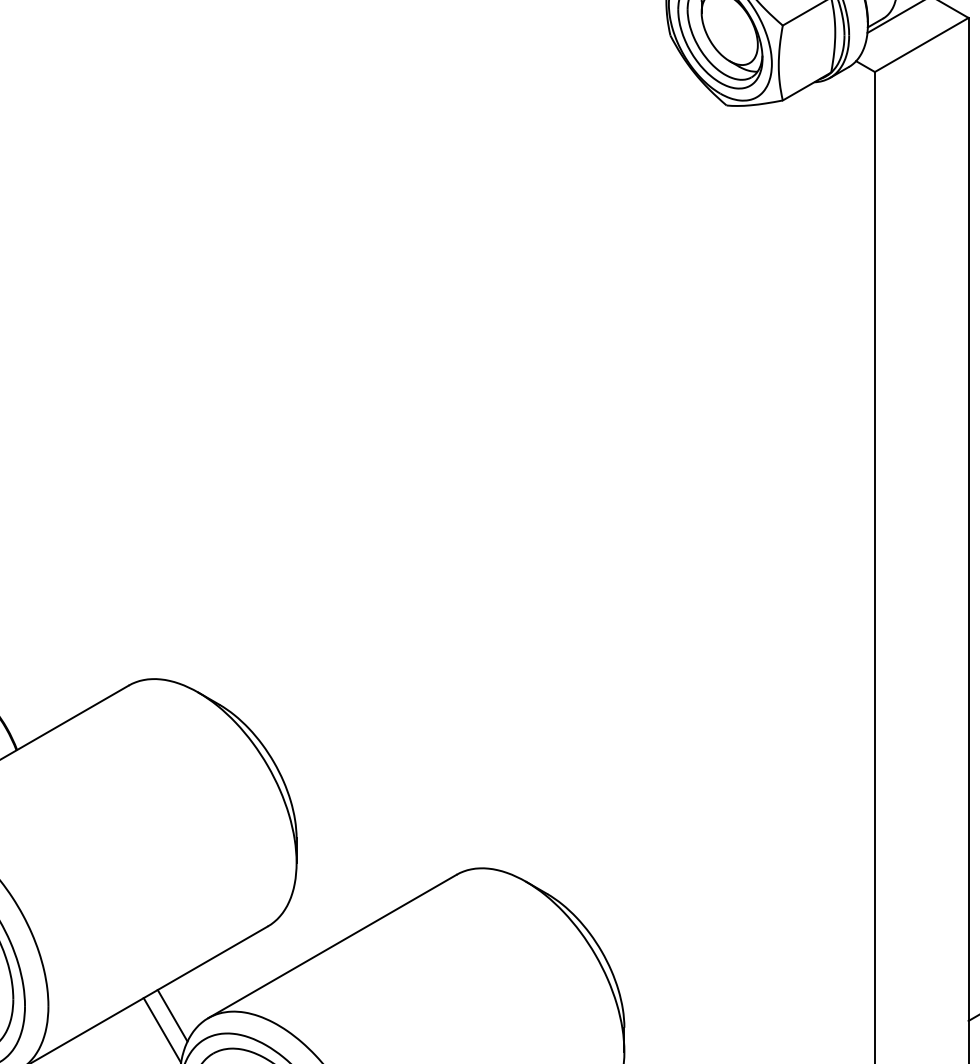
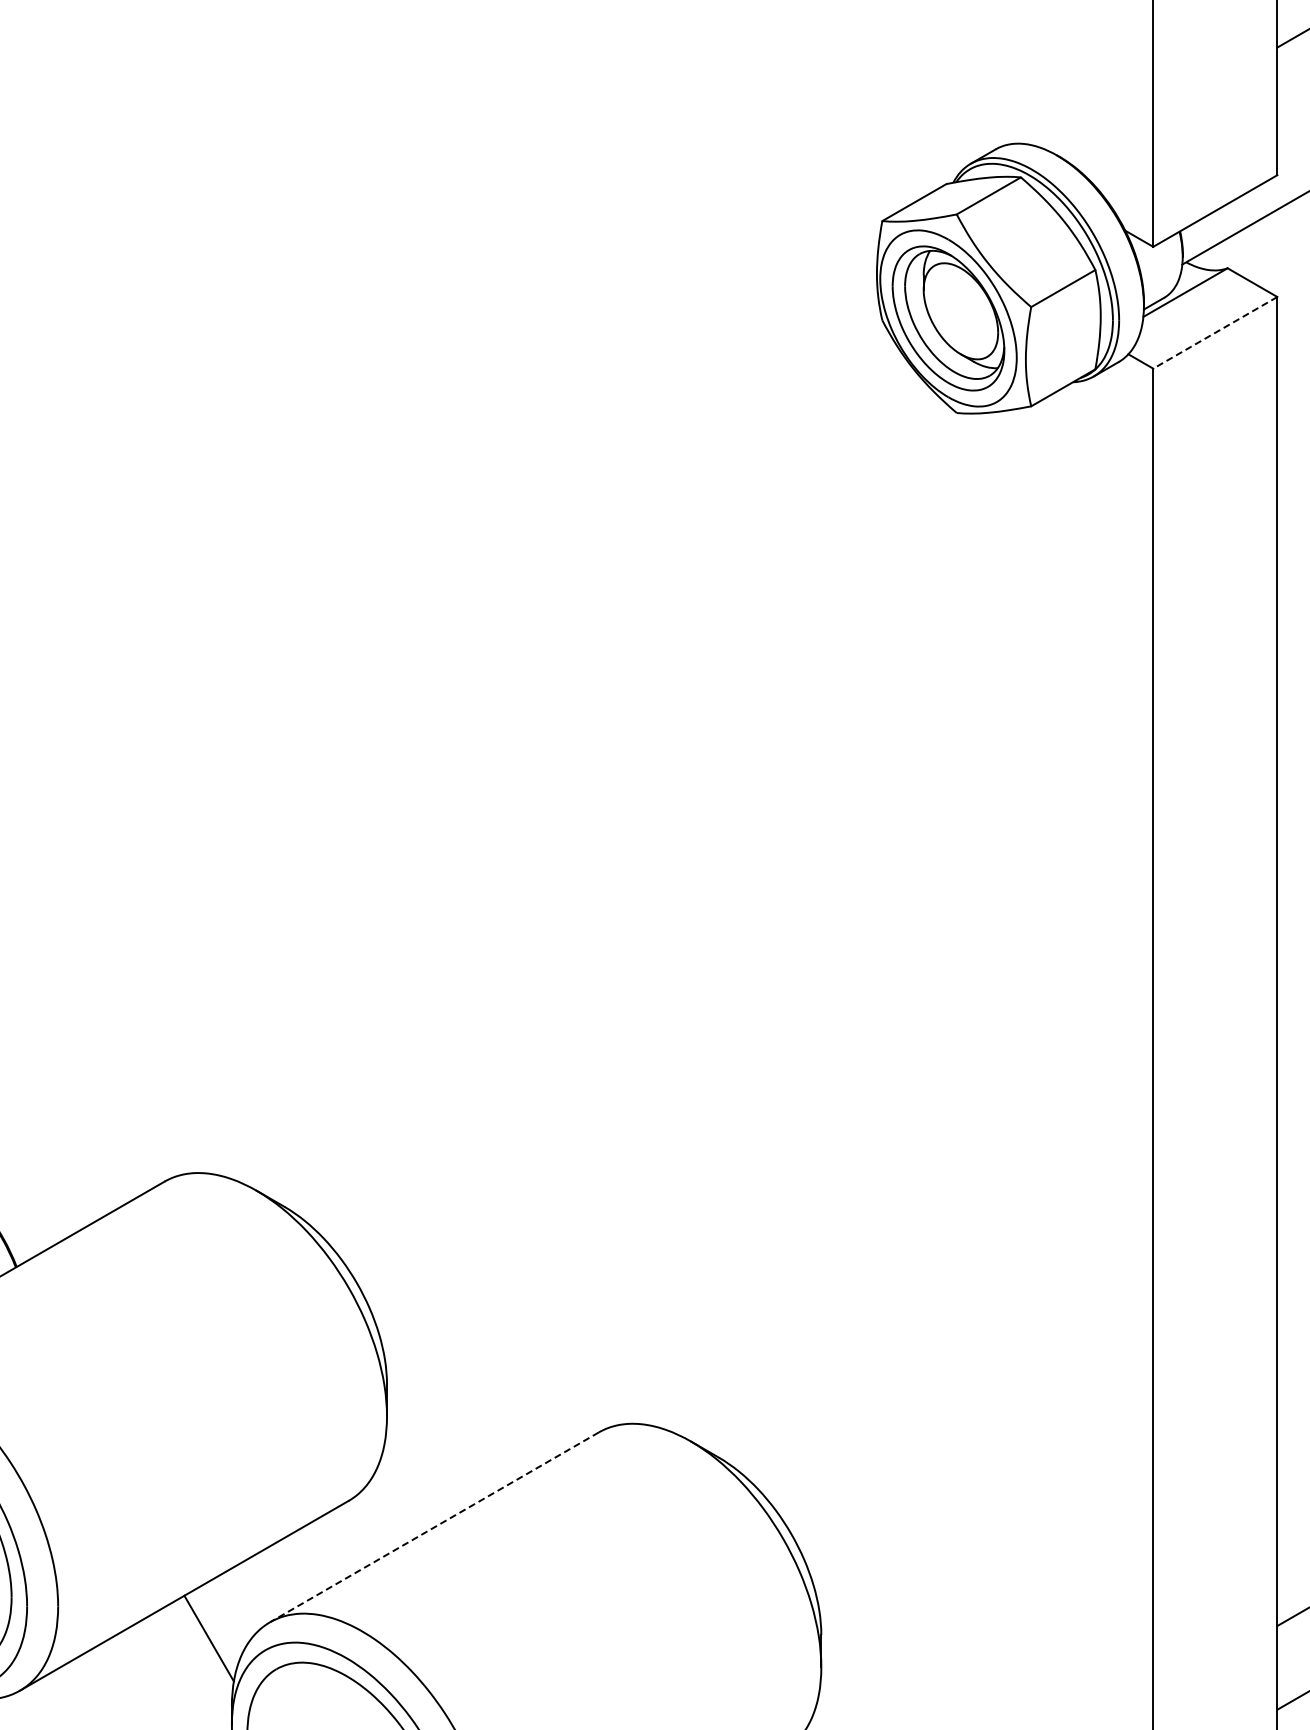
line: (921, 44) -> (1215, 332), solid -> dashed
line: (332, 946) -> (434, 1527), solid -> dashed
line: (172, 1016) -> (222, 1619), removed

